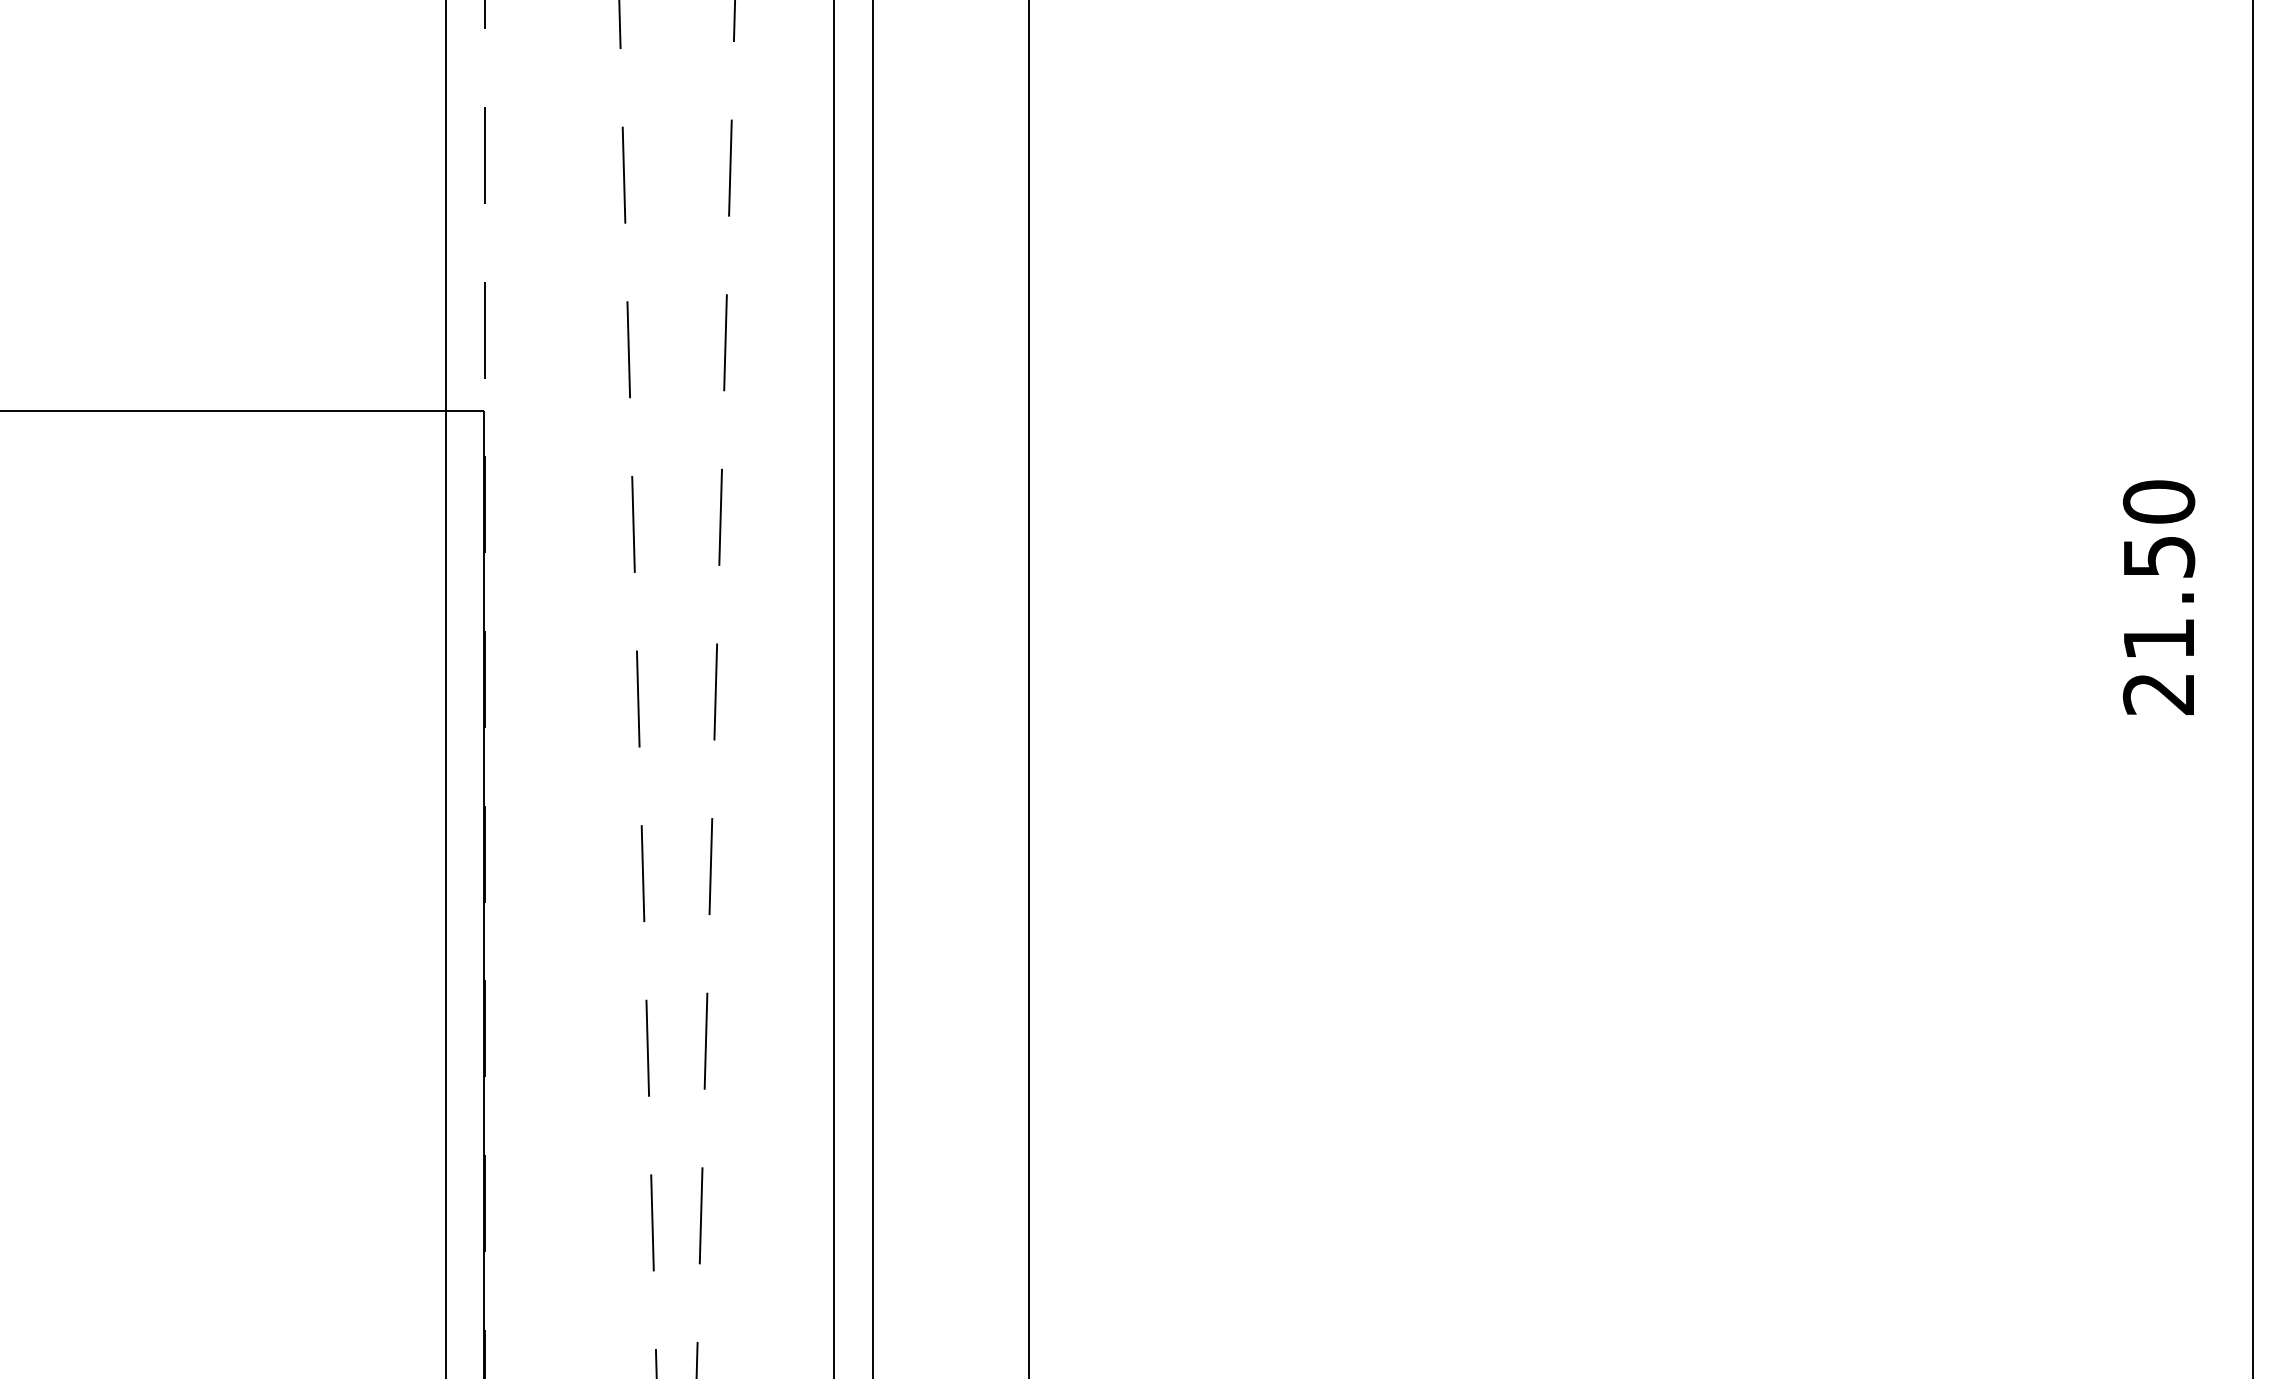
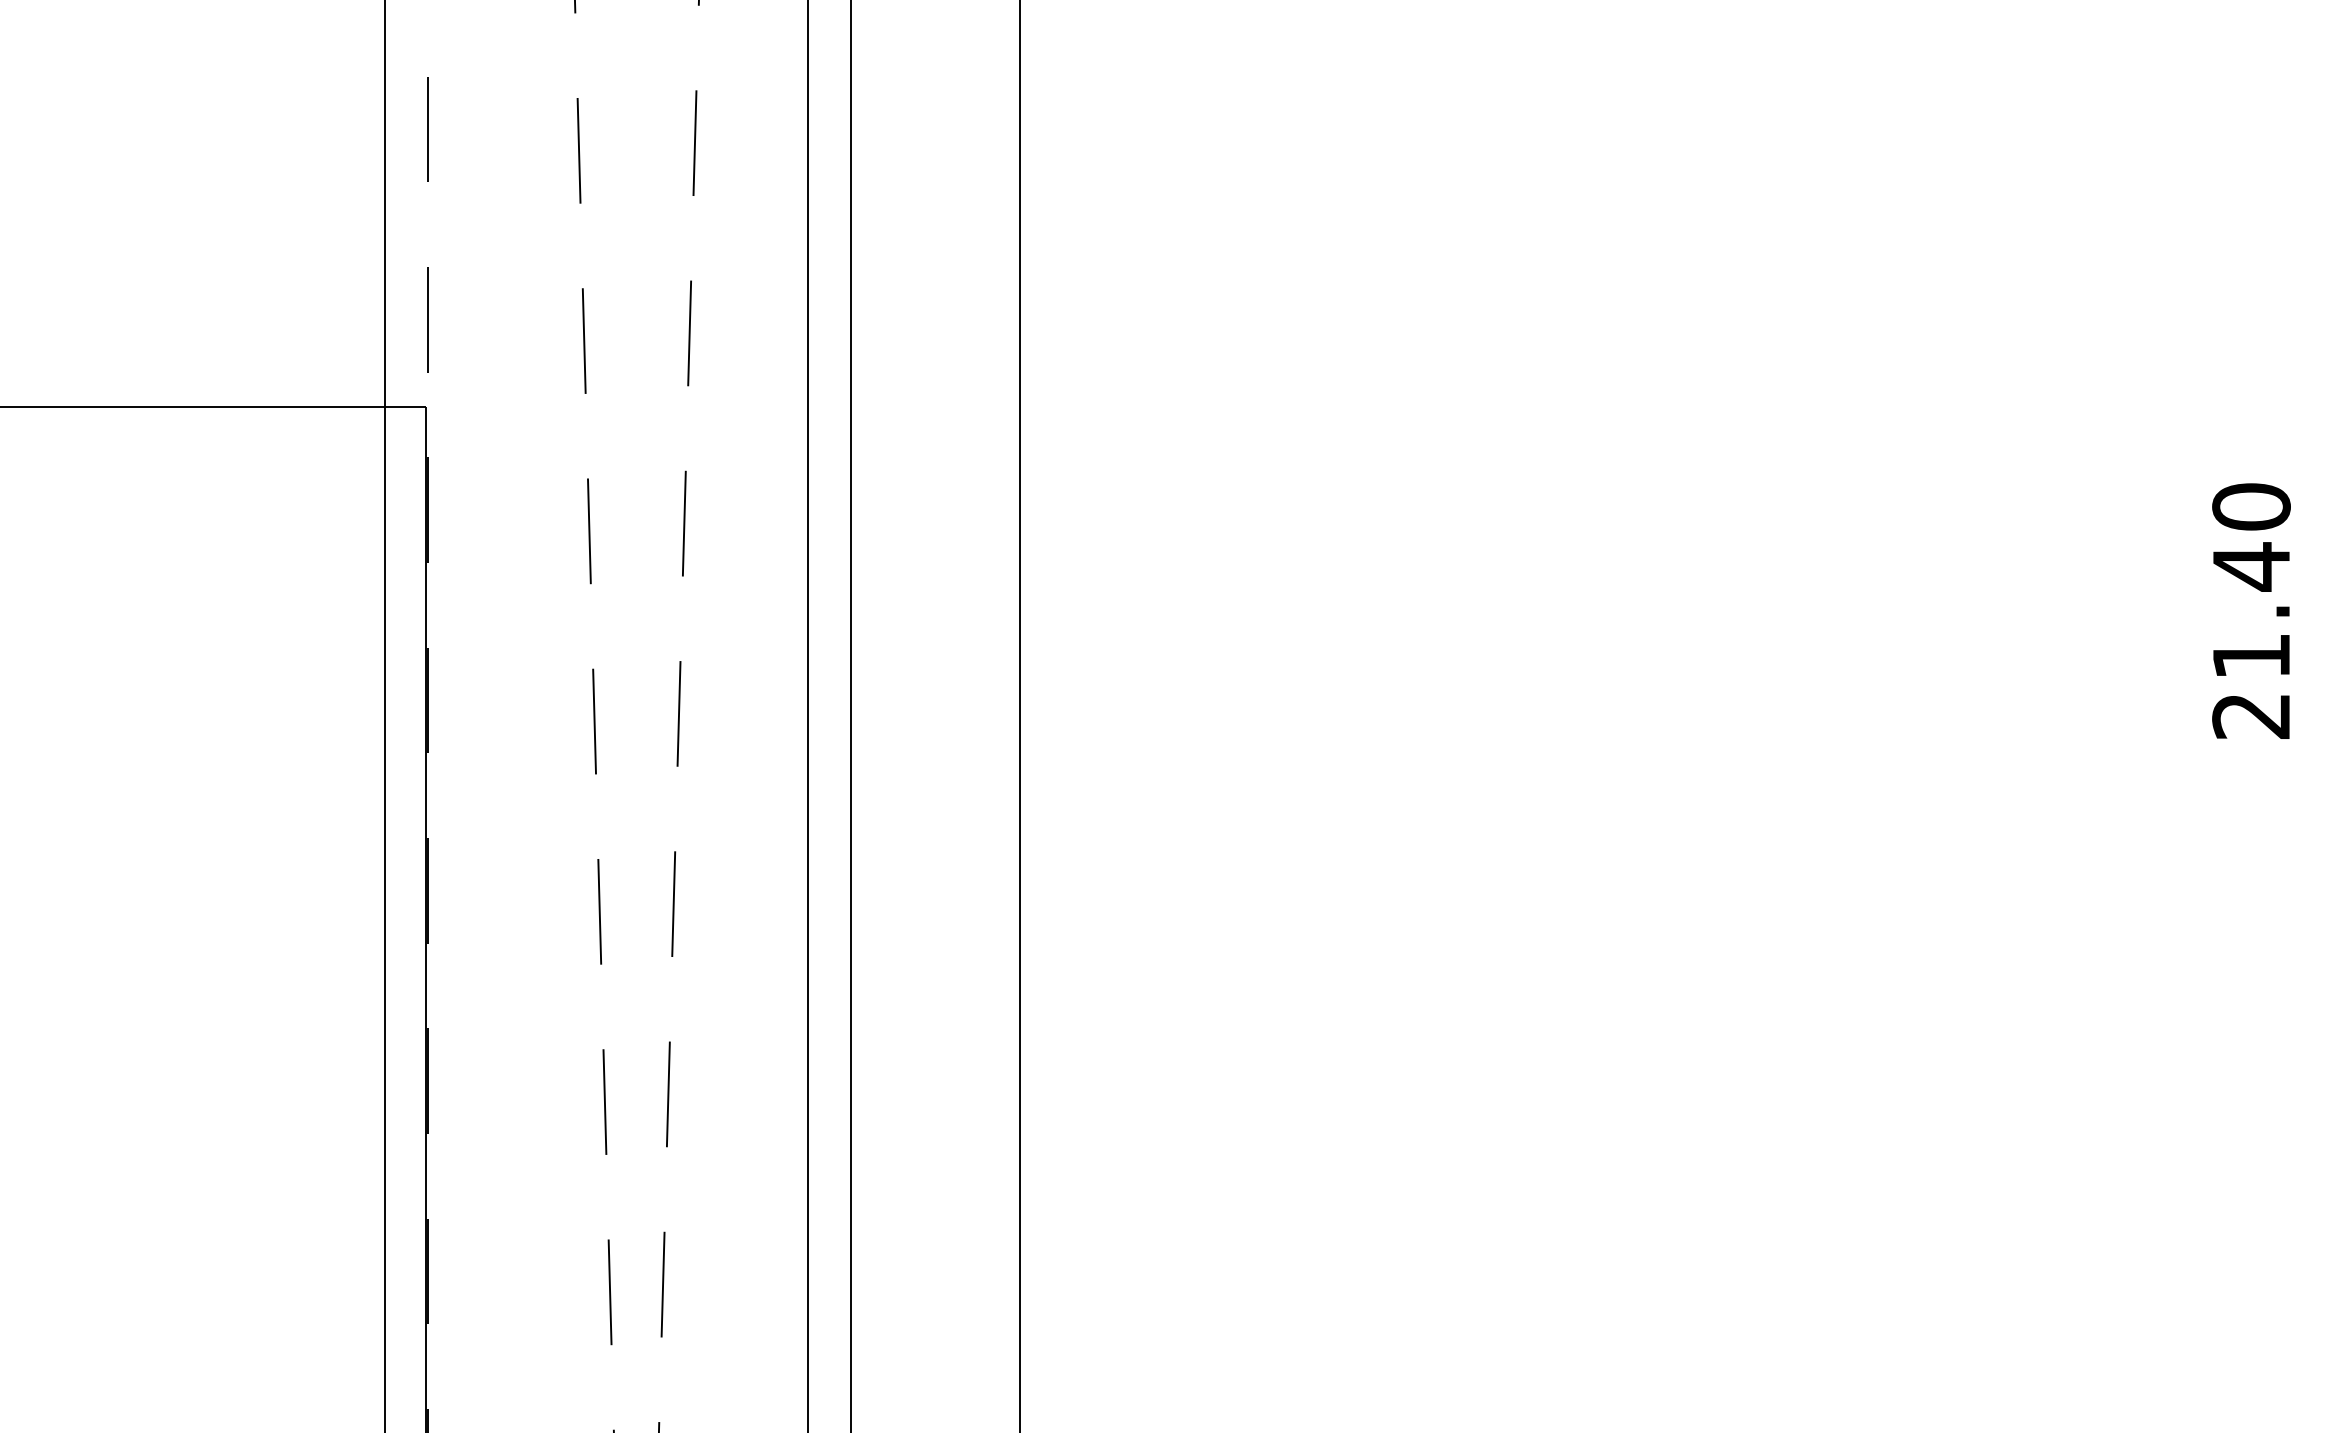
text: (2159, 557) -> (2251, 567), 21.50 -> 21.40

